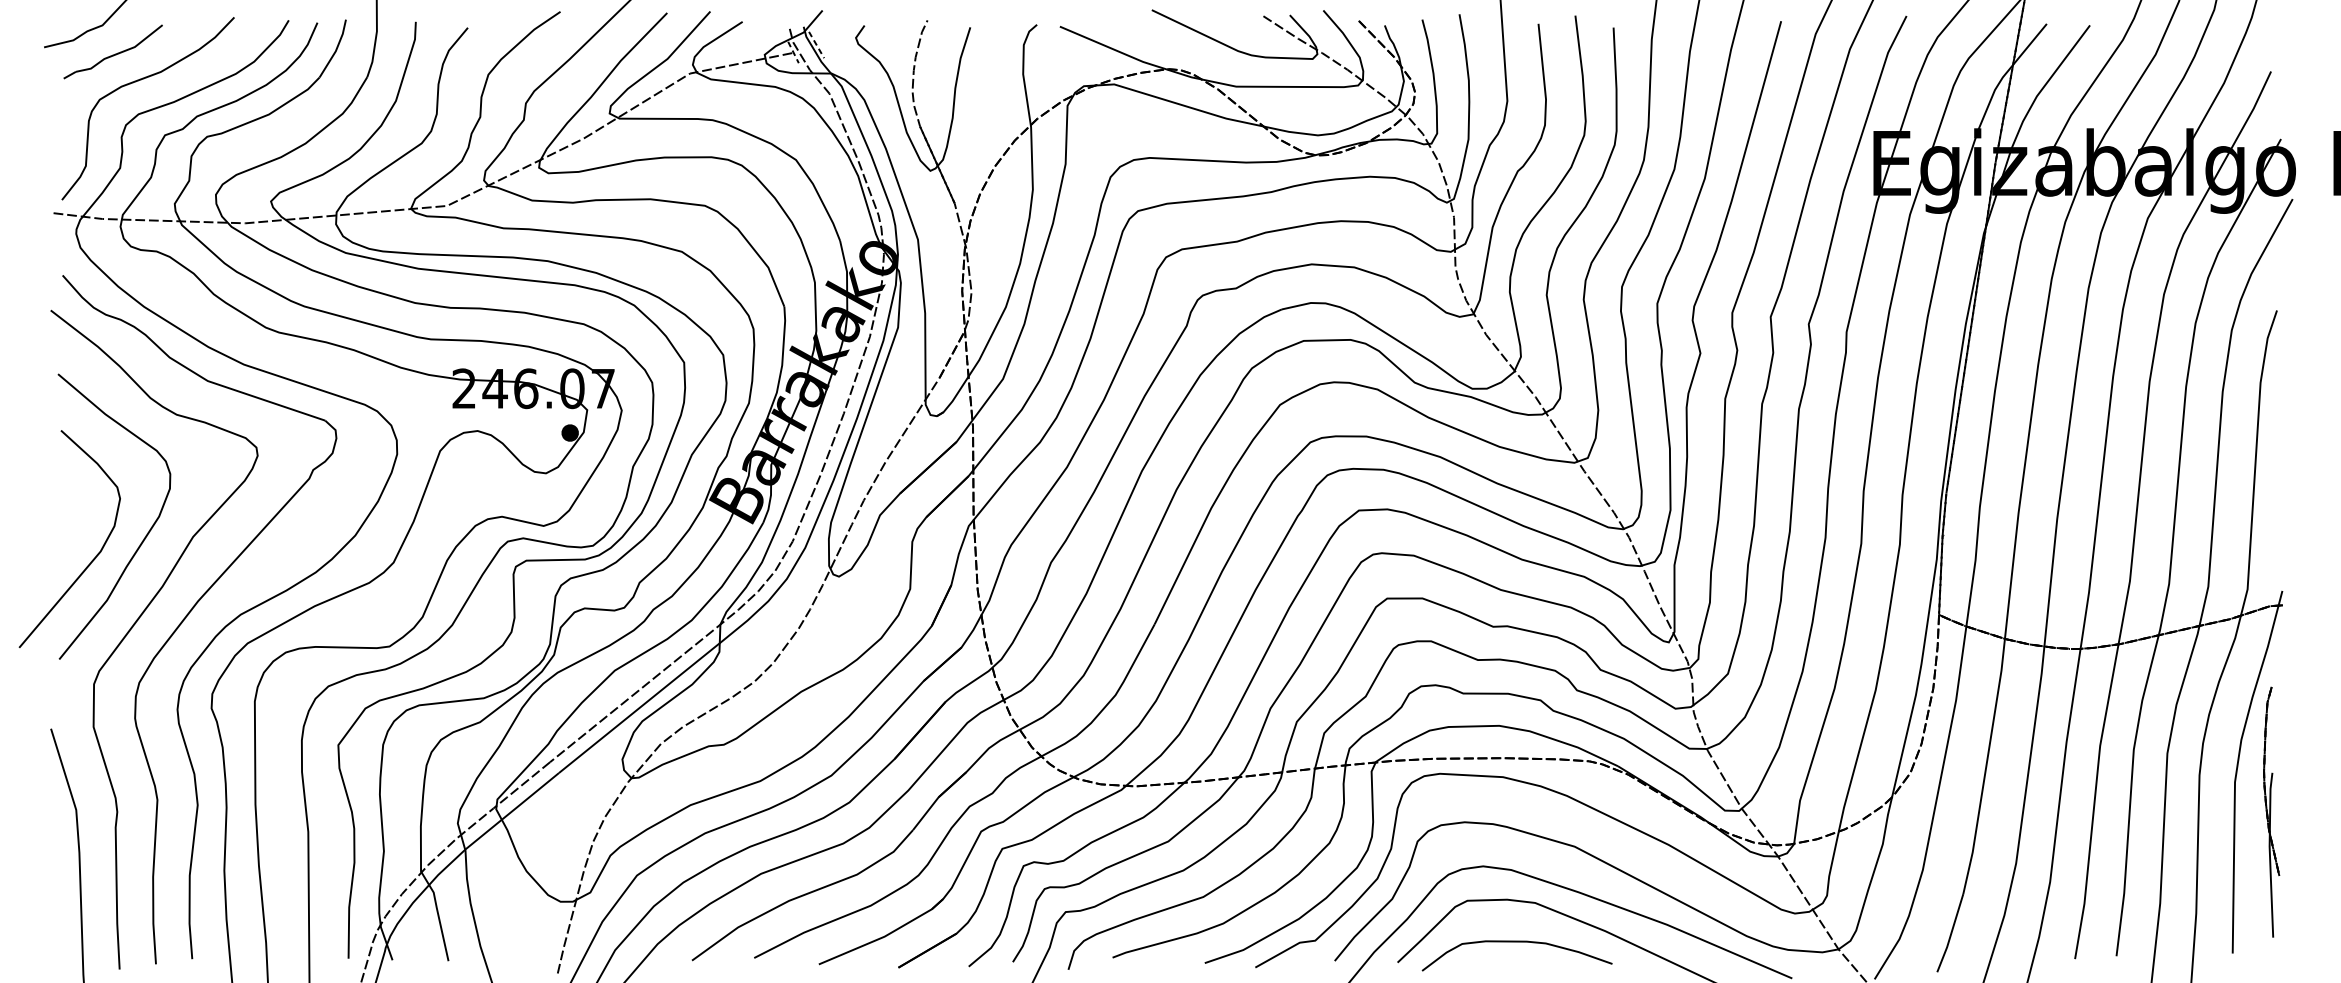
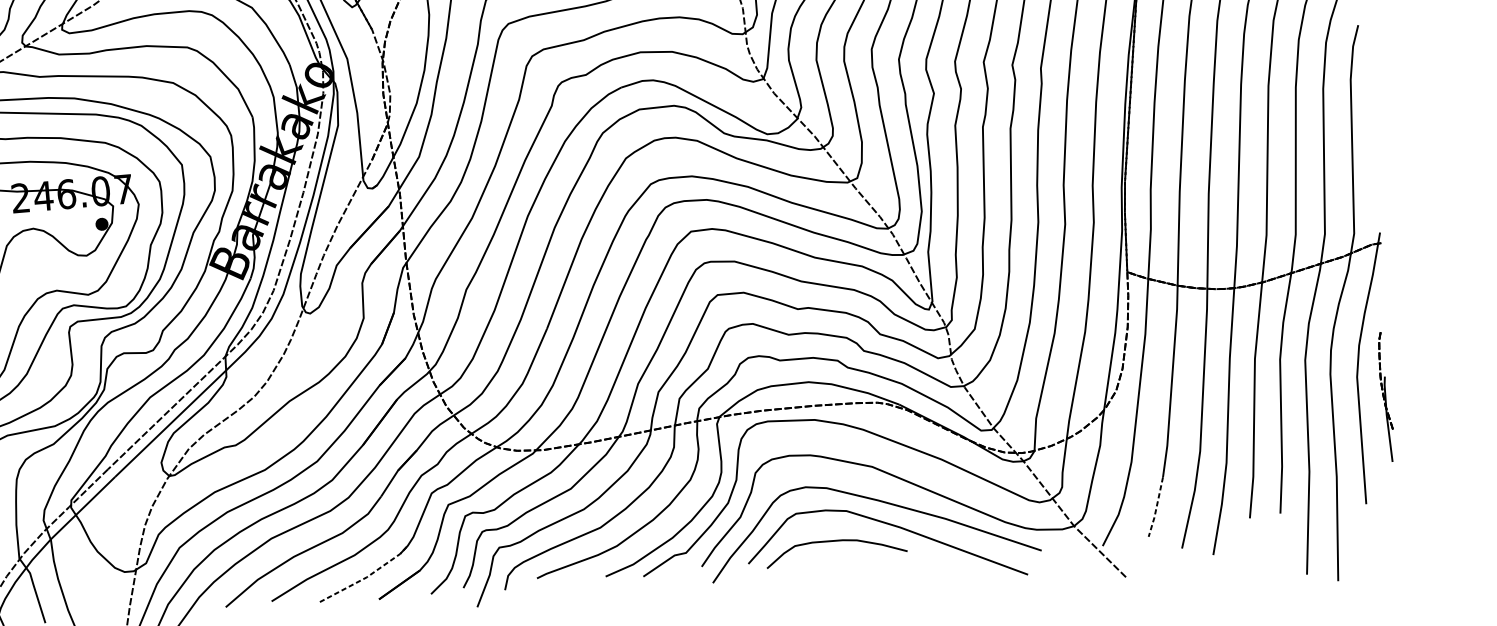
part: (2271, 811) -> (1386, 396), size x0.7
line: (1951, 933) -> (1156, 507), solid -> dashed
line: (884, 936) -> (366, 577), solid -> dashed

